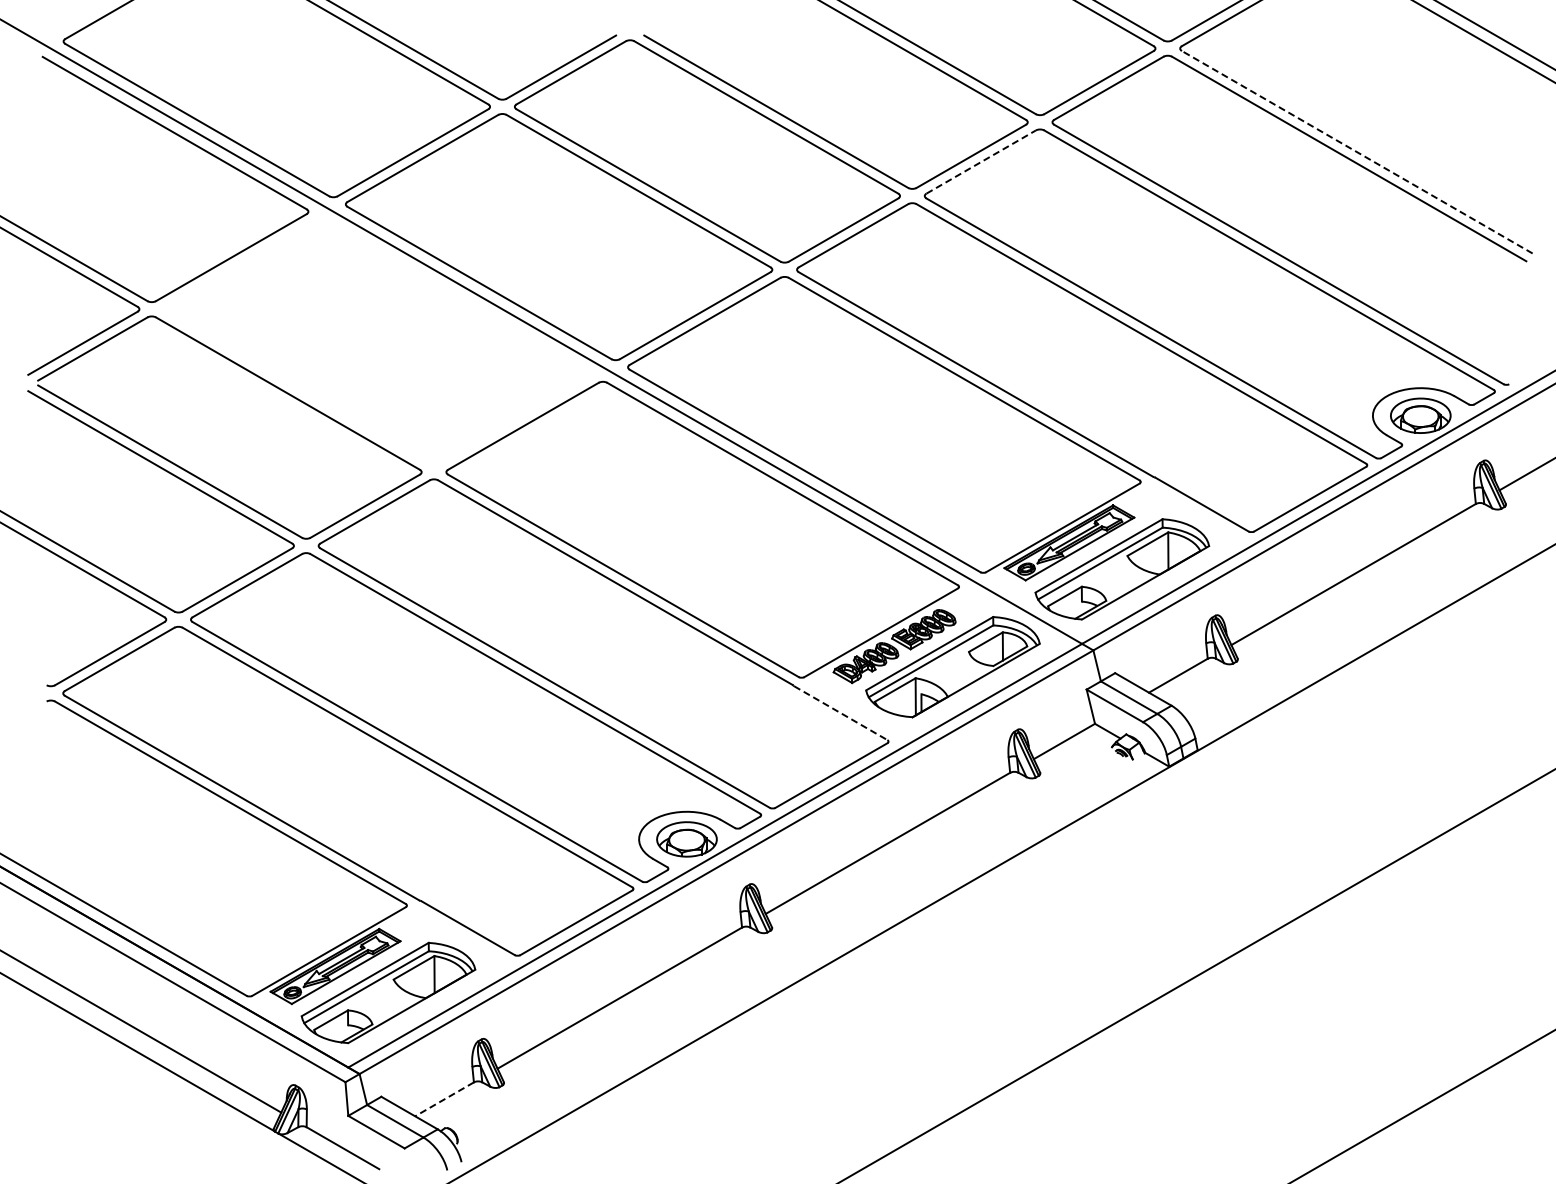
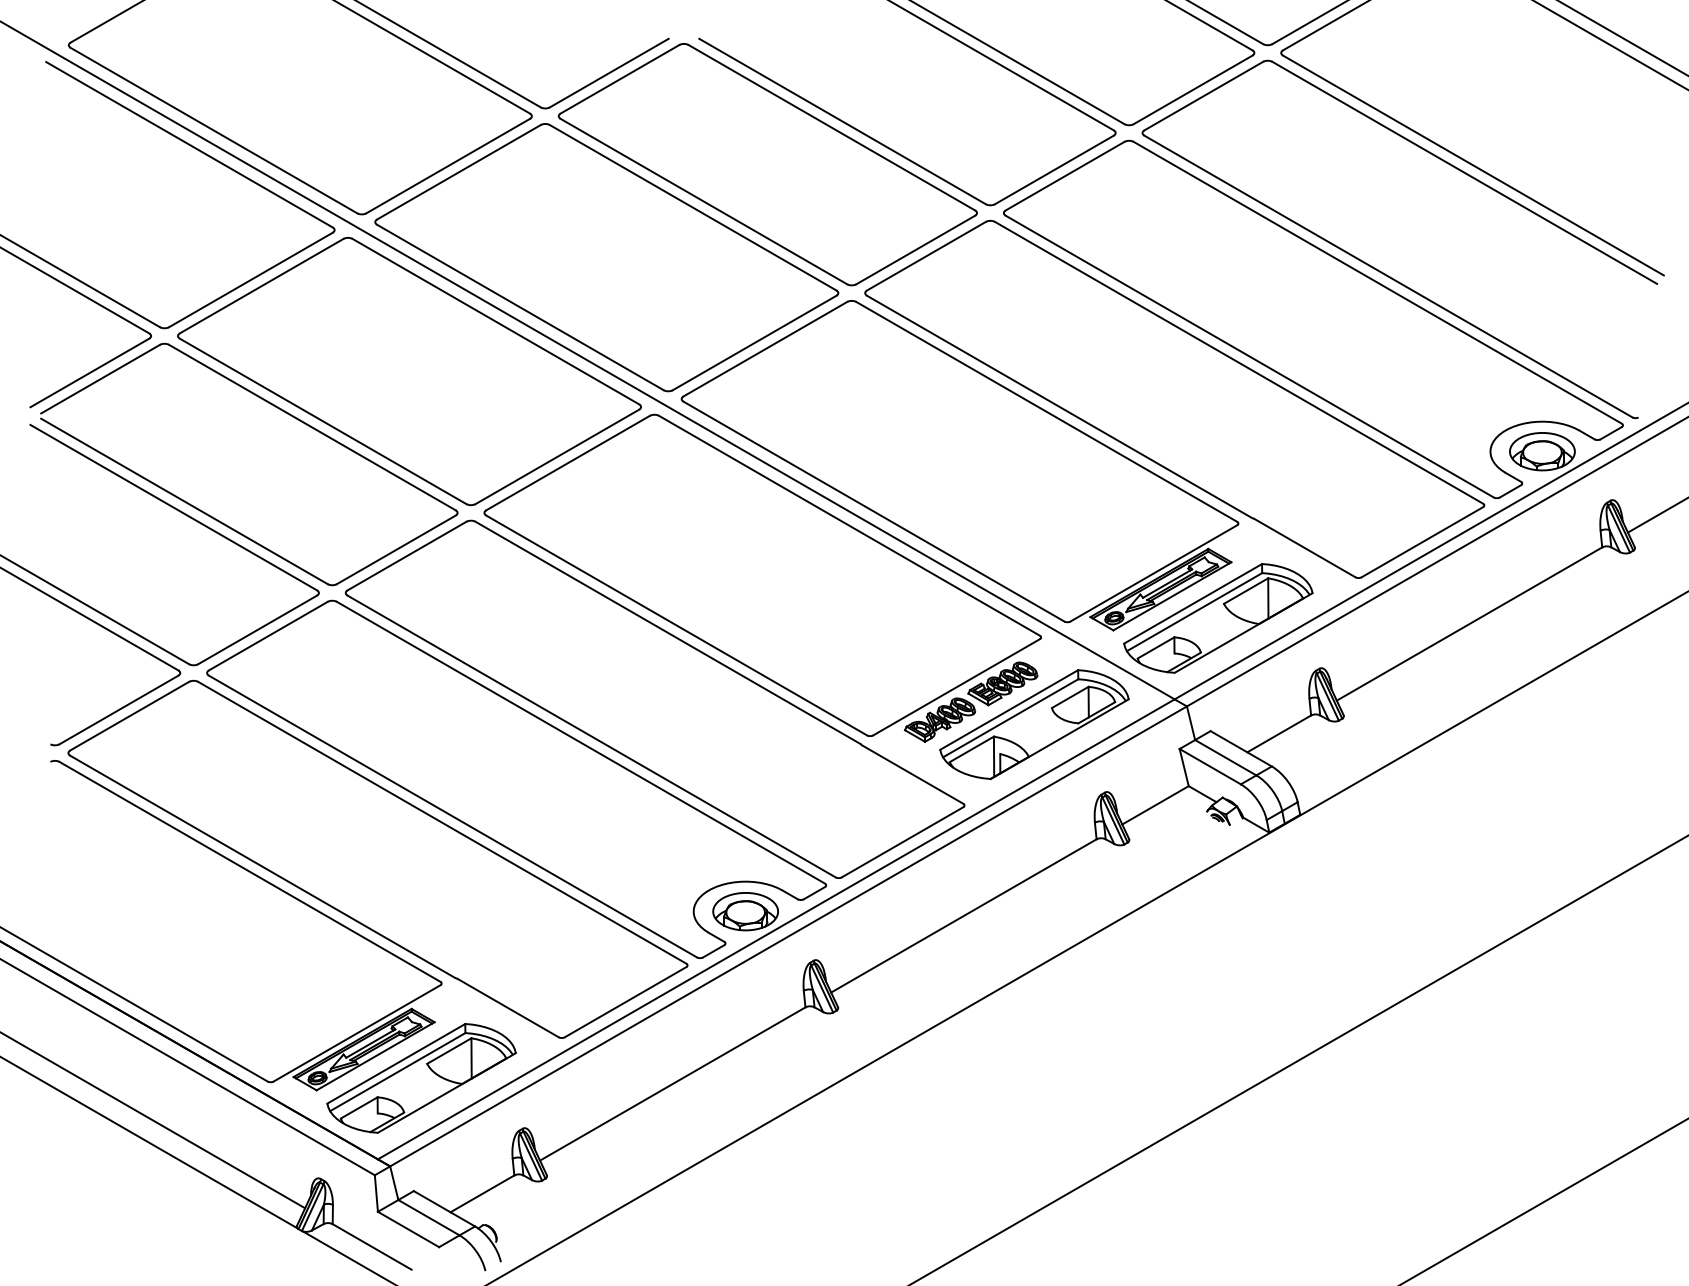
line: (1356, 152) -> (1472, 165), dashed -> solid
line: (981, 161) -> (1065, 175), dashed -> solid
part: (377, 341) -> (409, 371), added
line: (840, 713) -> (912, 774), dashed -> solid
line: (444, 1099) -> (482, 1194), dashed -> solid

